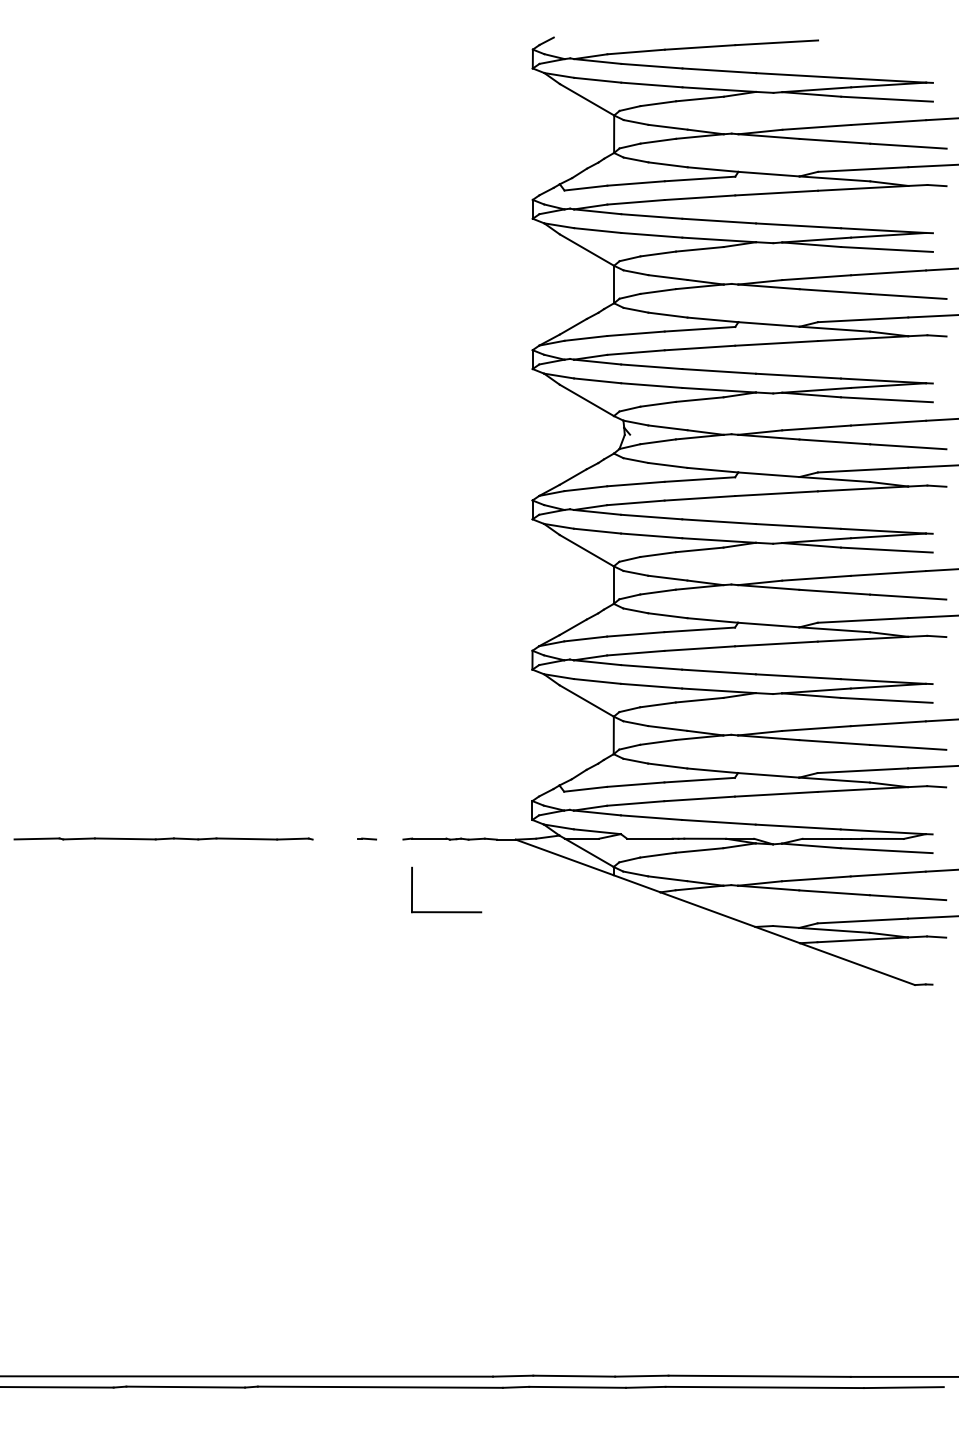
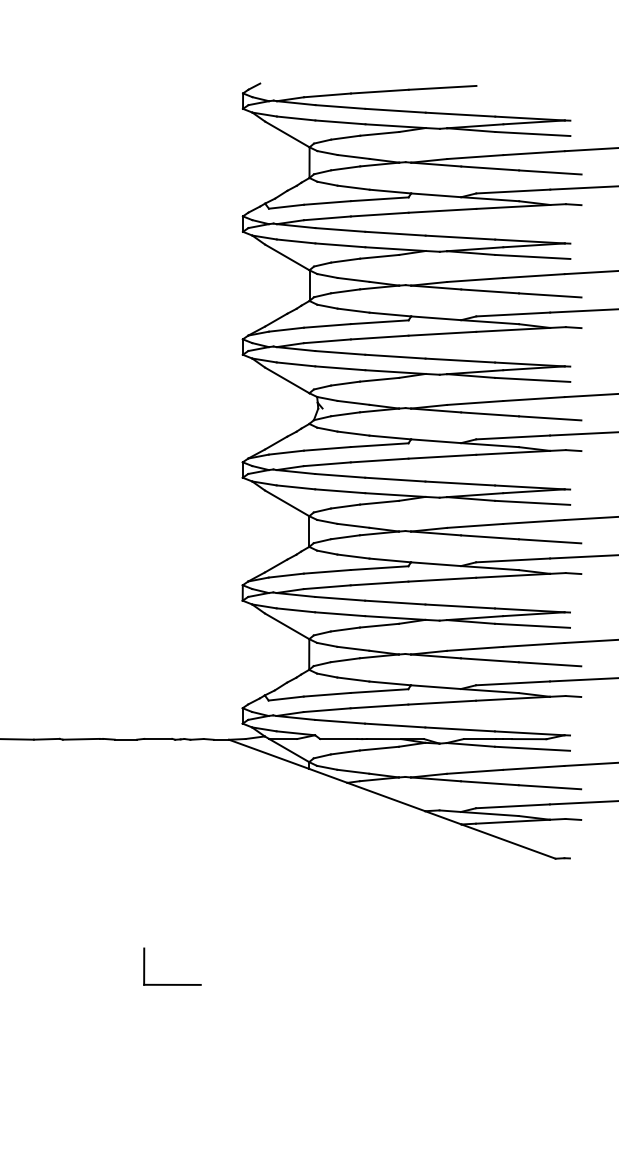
line: (334, 838) -> (80, 738), added
line: (389, 839) -> (125, 739), added
part: (446, 911) -> (172, 984), moved

